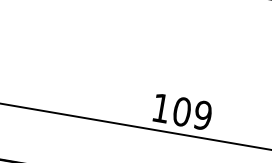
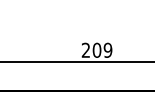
text: (160, 106) -> (85, 49), 109 -> 209

